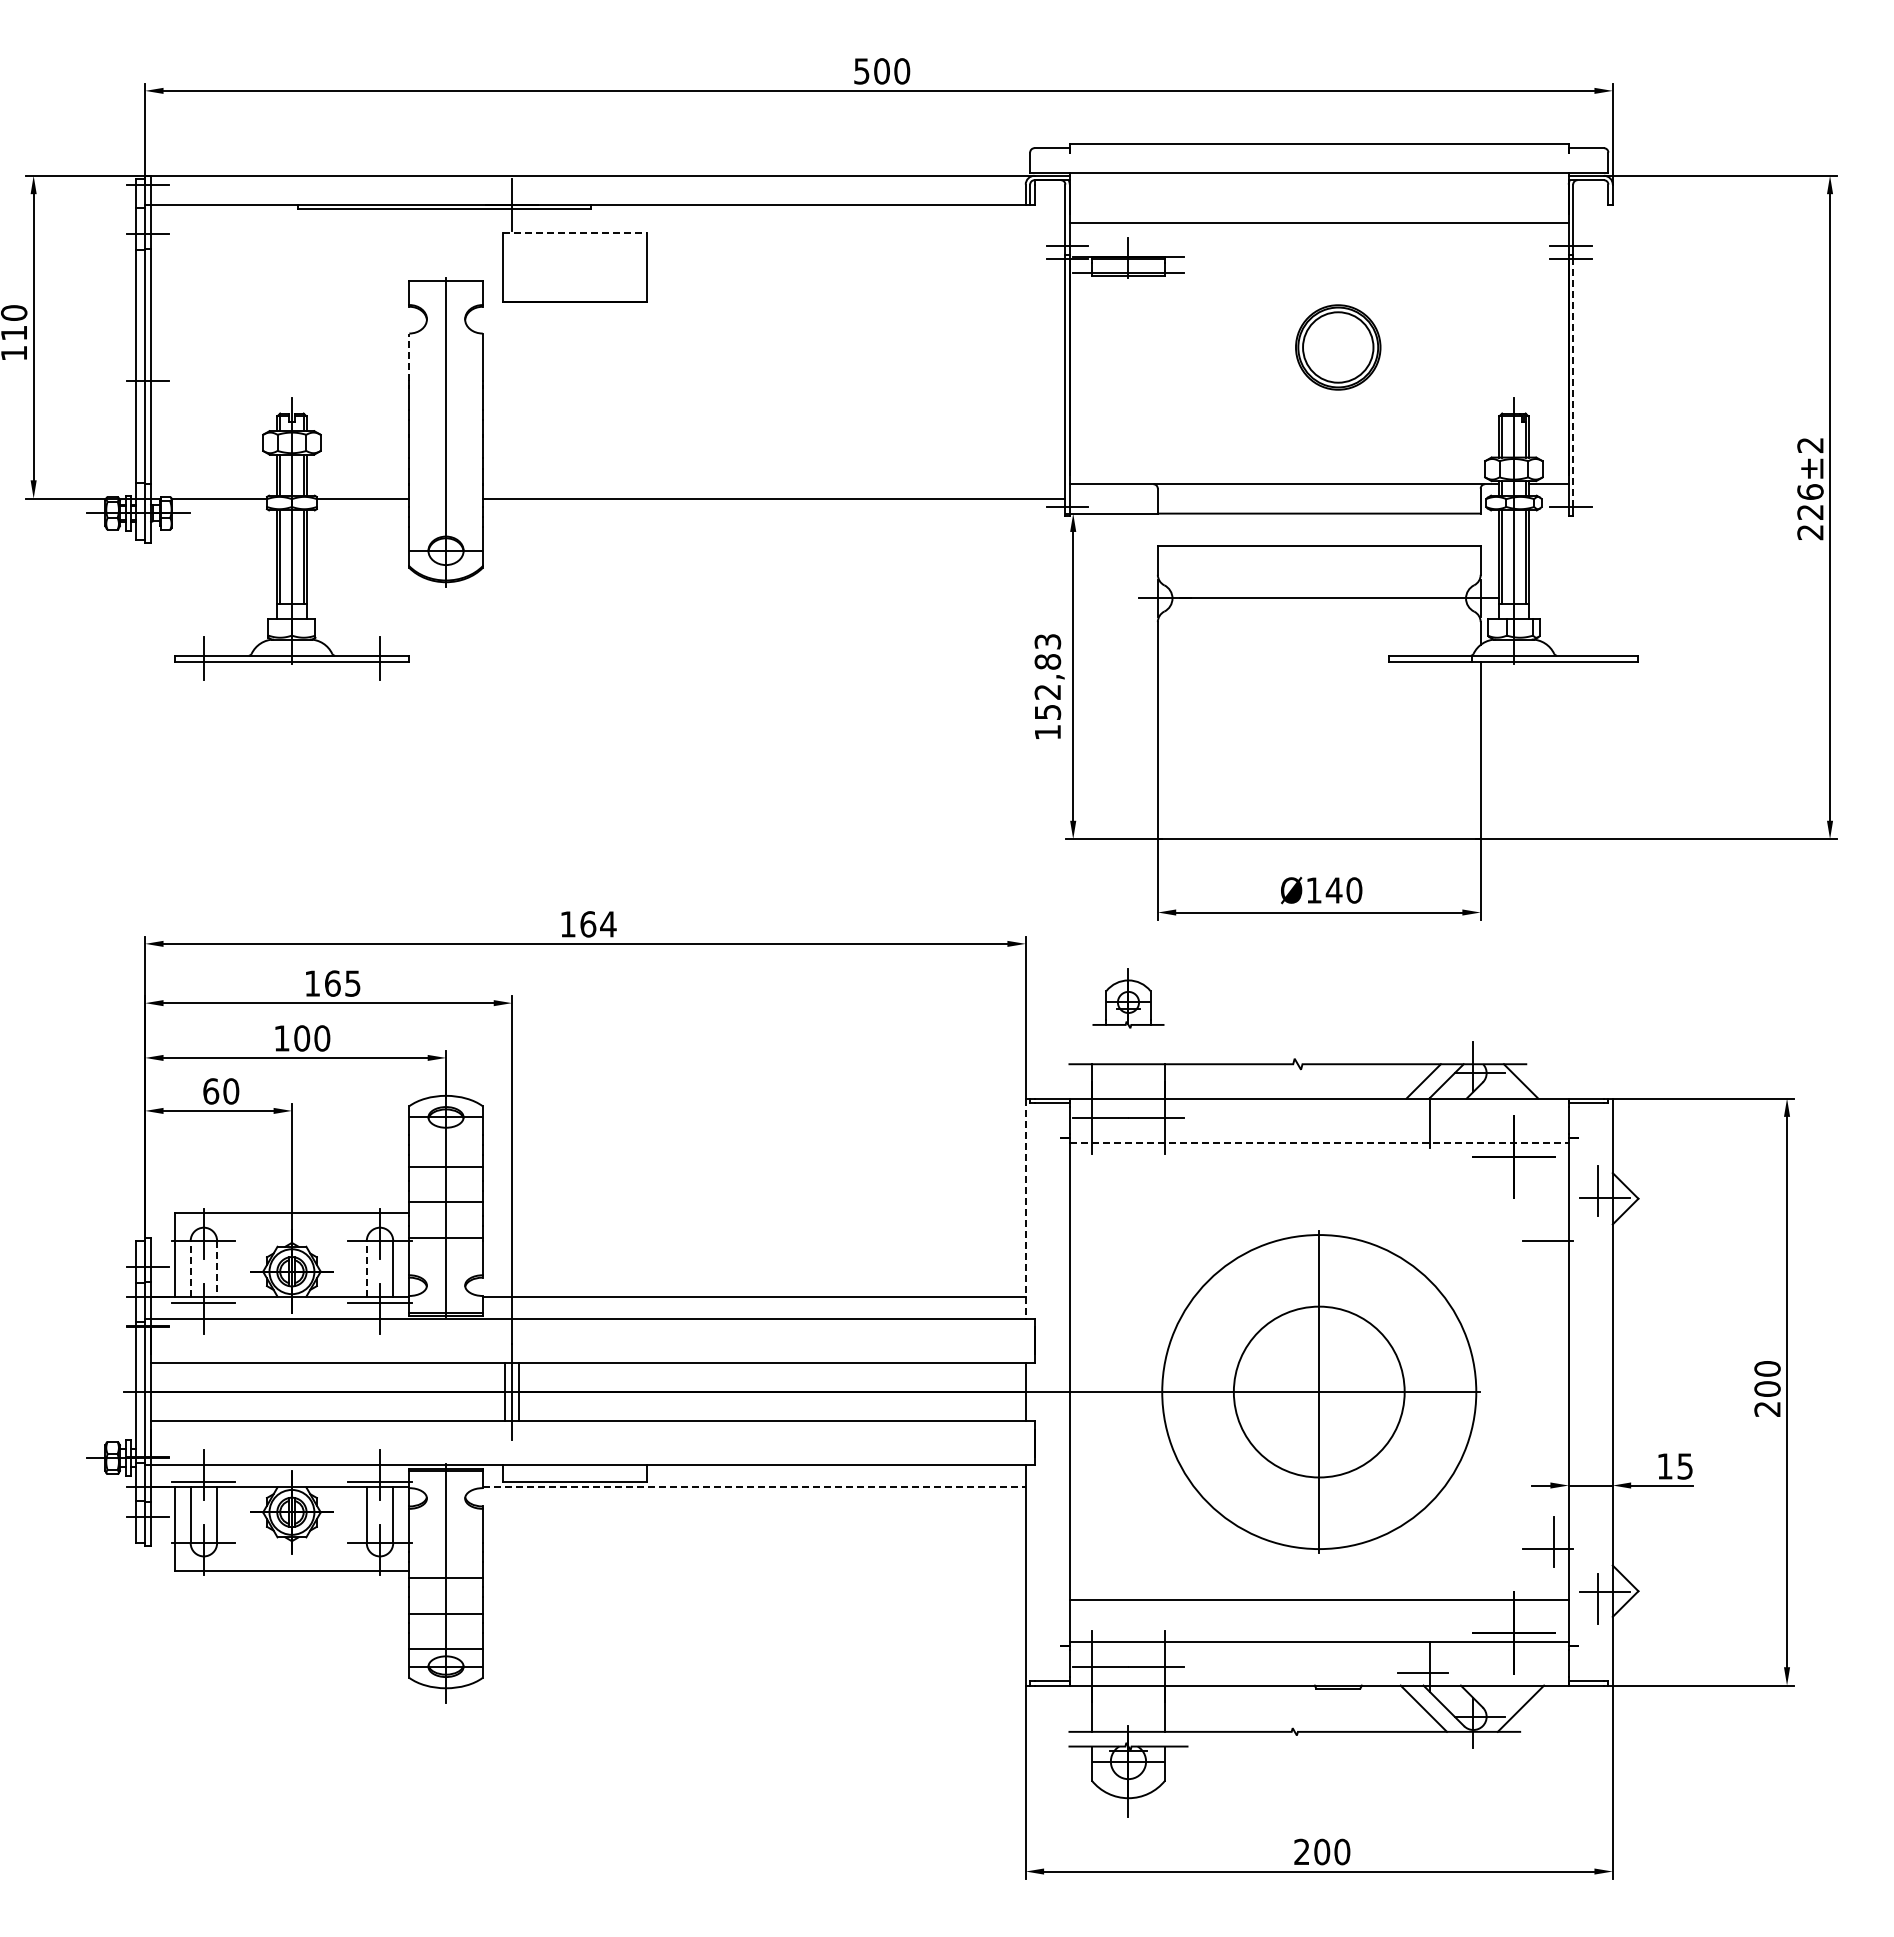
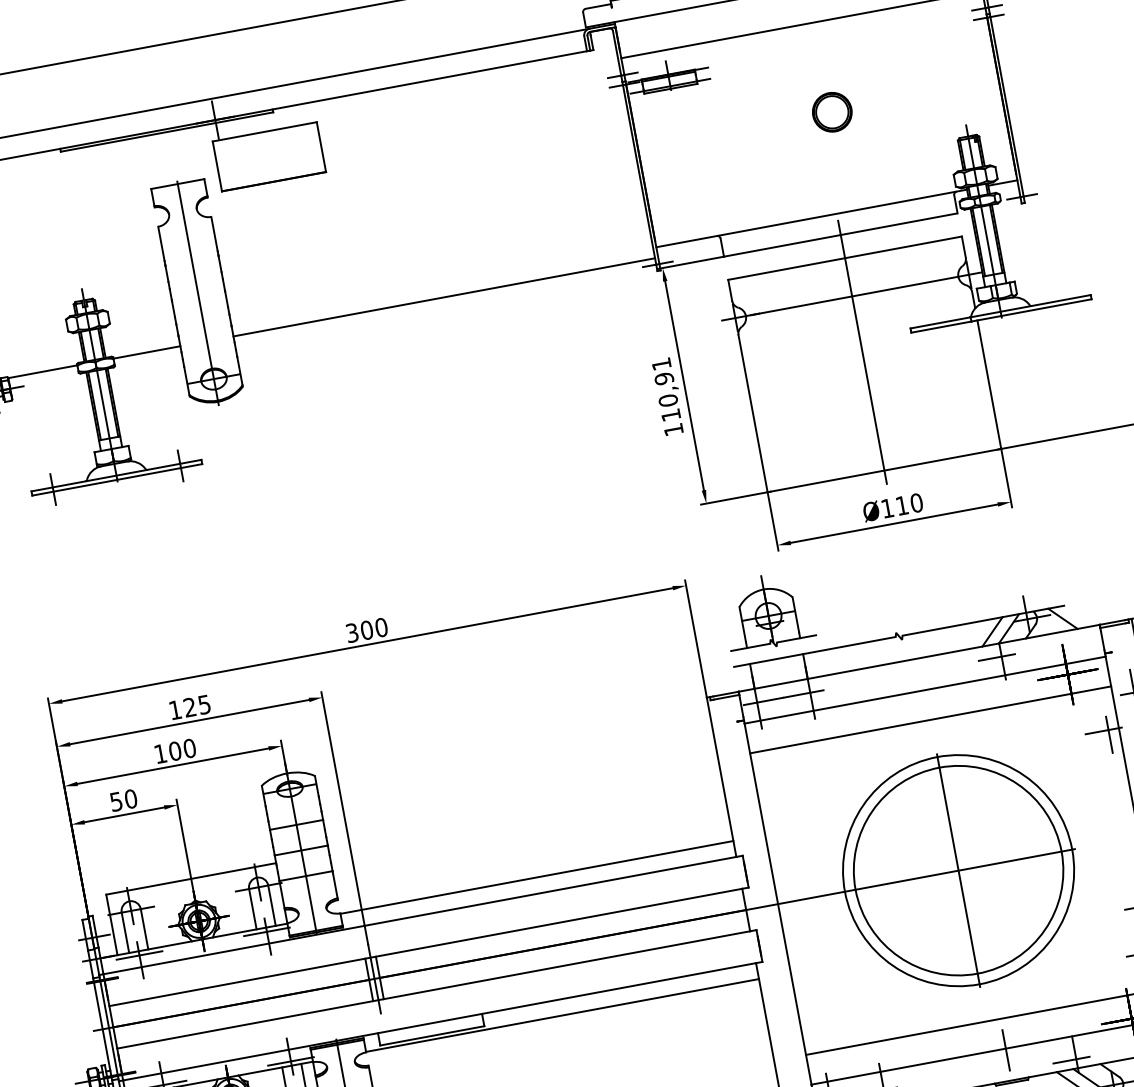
line: (575, 233) -> (265, 132), dashed -> solid
part: (1338, 347) -> (832, 112), size x0.62
line: (409, 357) -> (161, 244), dashed -> solid
line: (1573, 382) -> (1007, 106), dashed -> solid
line: (1319, 675) -> (862, 352), added
text: (1047, 676) -> (665, 389), 152,83 -> 110,91
text: (1333, 890) -> (901, 505), 140 -> 110
text: (588, 924) -> (367, 630), 164 -> 300
text: (332, 983) -> (189, 707), 165 -> 125
part: (1128, 998) -> (767, 611), size x1.67
text: (211, 1091) -> (116, 801), 60 -> 50
line: (1423, 1116) -> (997, 657), added
line: (1319, 1142) -> (925, 690), dashed -> solid
line: (1318, 1183) -> (930, 719), added
line: (1025, 1209) -> (721, 777), dashed -> solid
line: (1554, 1247) -> (1109, 734), added
line: (190, 1268) -> (125, 932), dashed -> solid
line: (217, 1268) -> (144, 929), dashed -> solid
line: (366, 1268) -> (252, 909), dashed -> solid
circle: (1318, 1391) -> (957, 870), size x1.67
line: (754, 1487) -> (562, 1015), dashed -> solid
line: (1338, 1643) -> (1006, 1050), added

